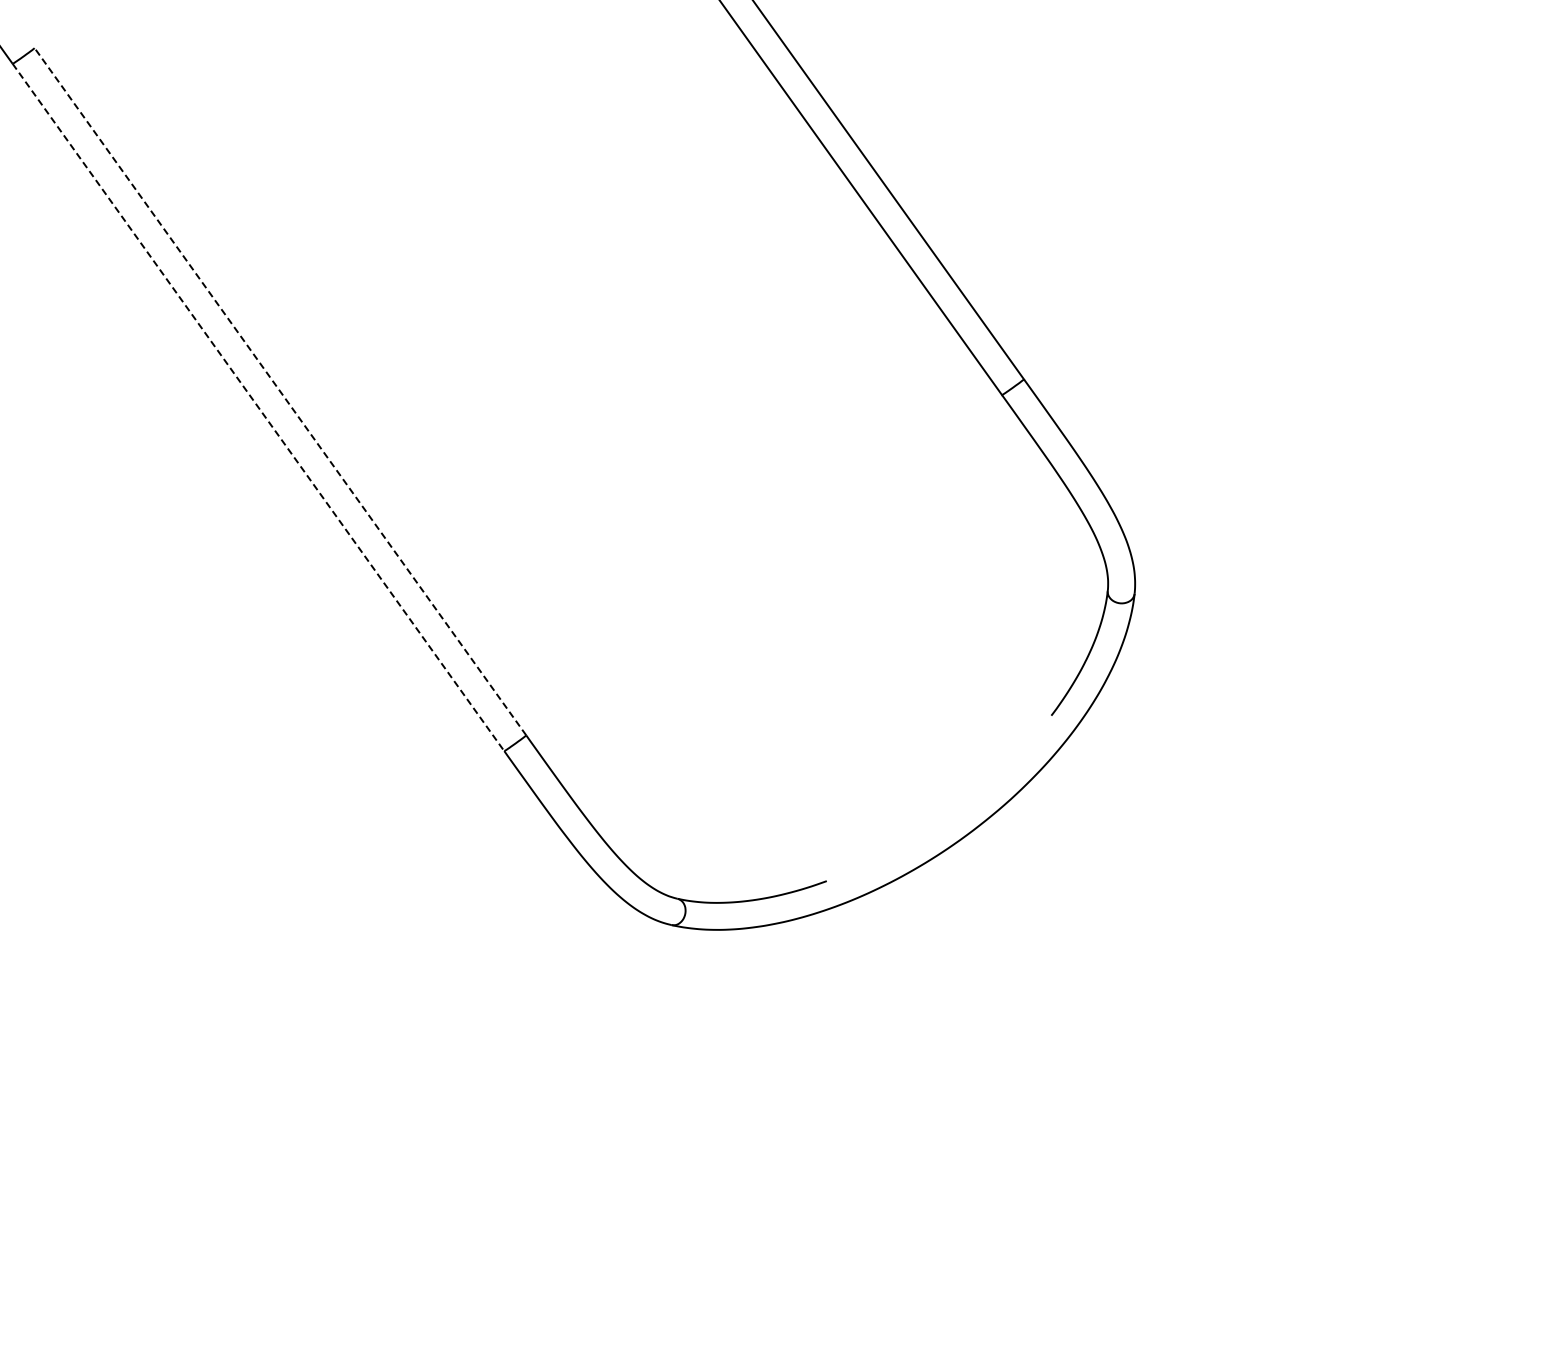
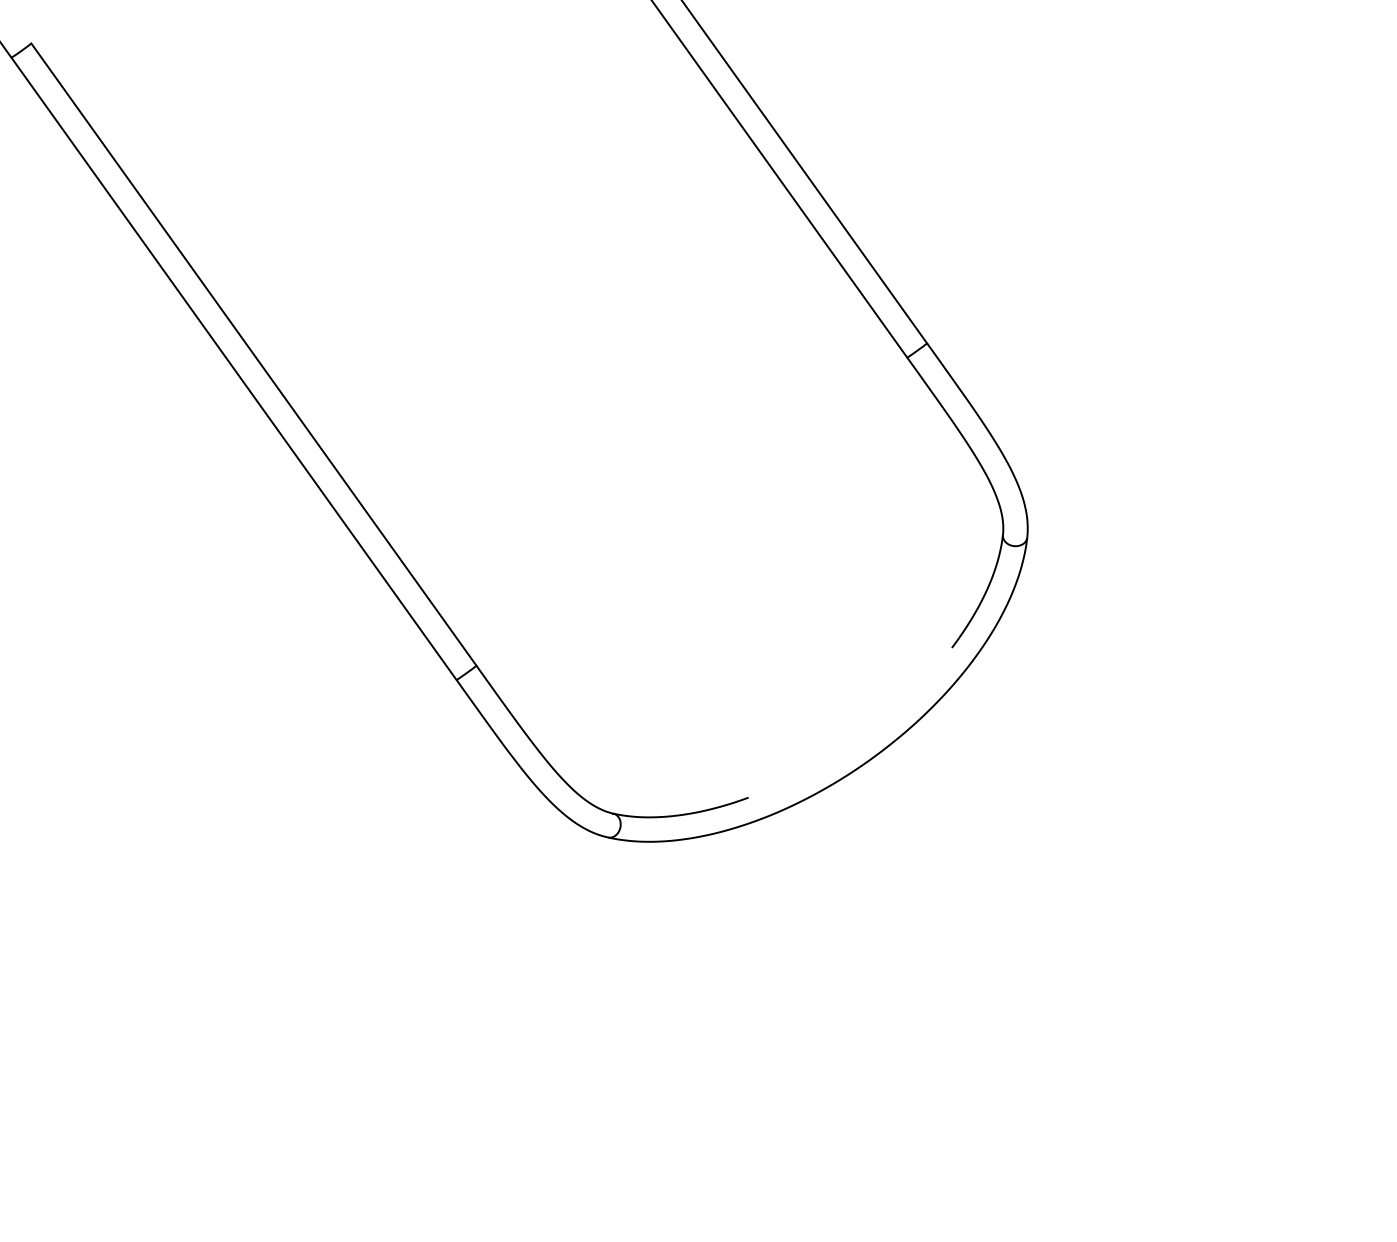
line: (280, 391) -> (253, 354), dashed -> solid
line: (258, 407) -> (234, 368), dashed -> solid

